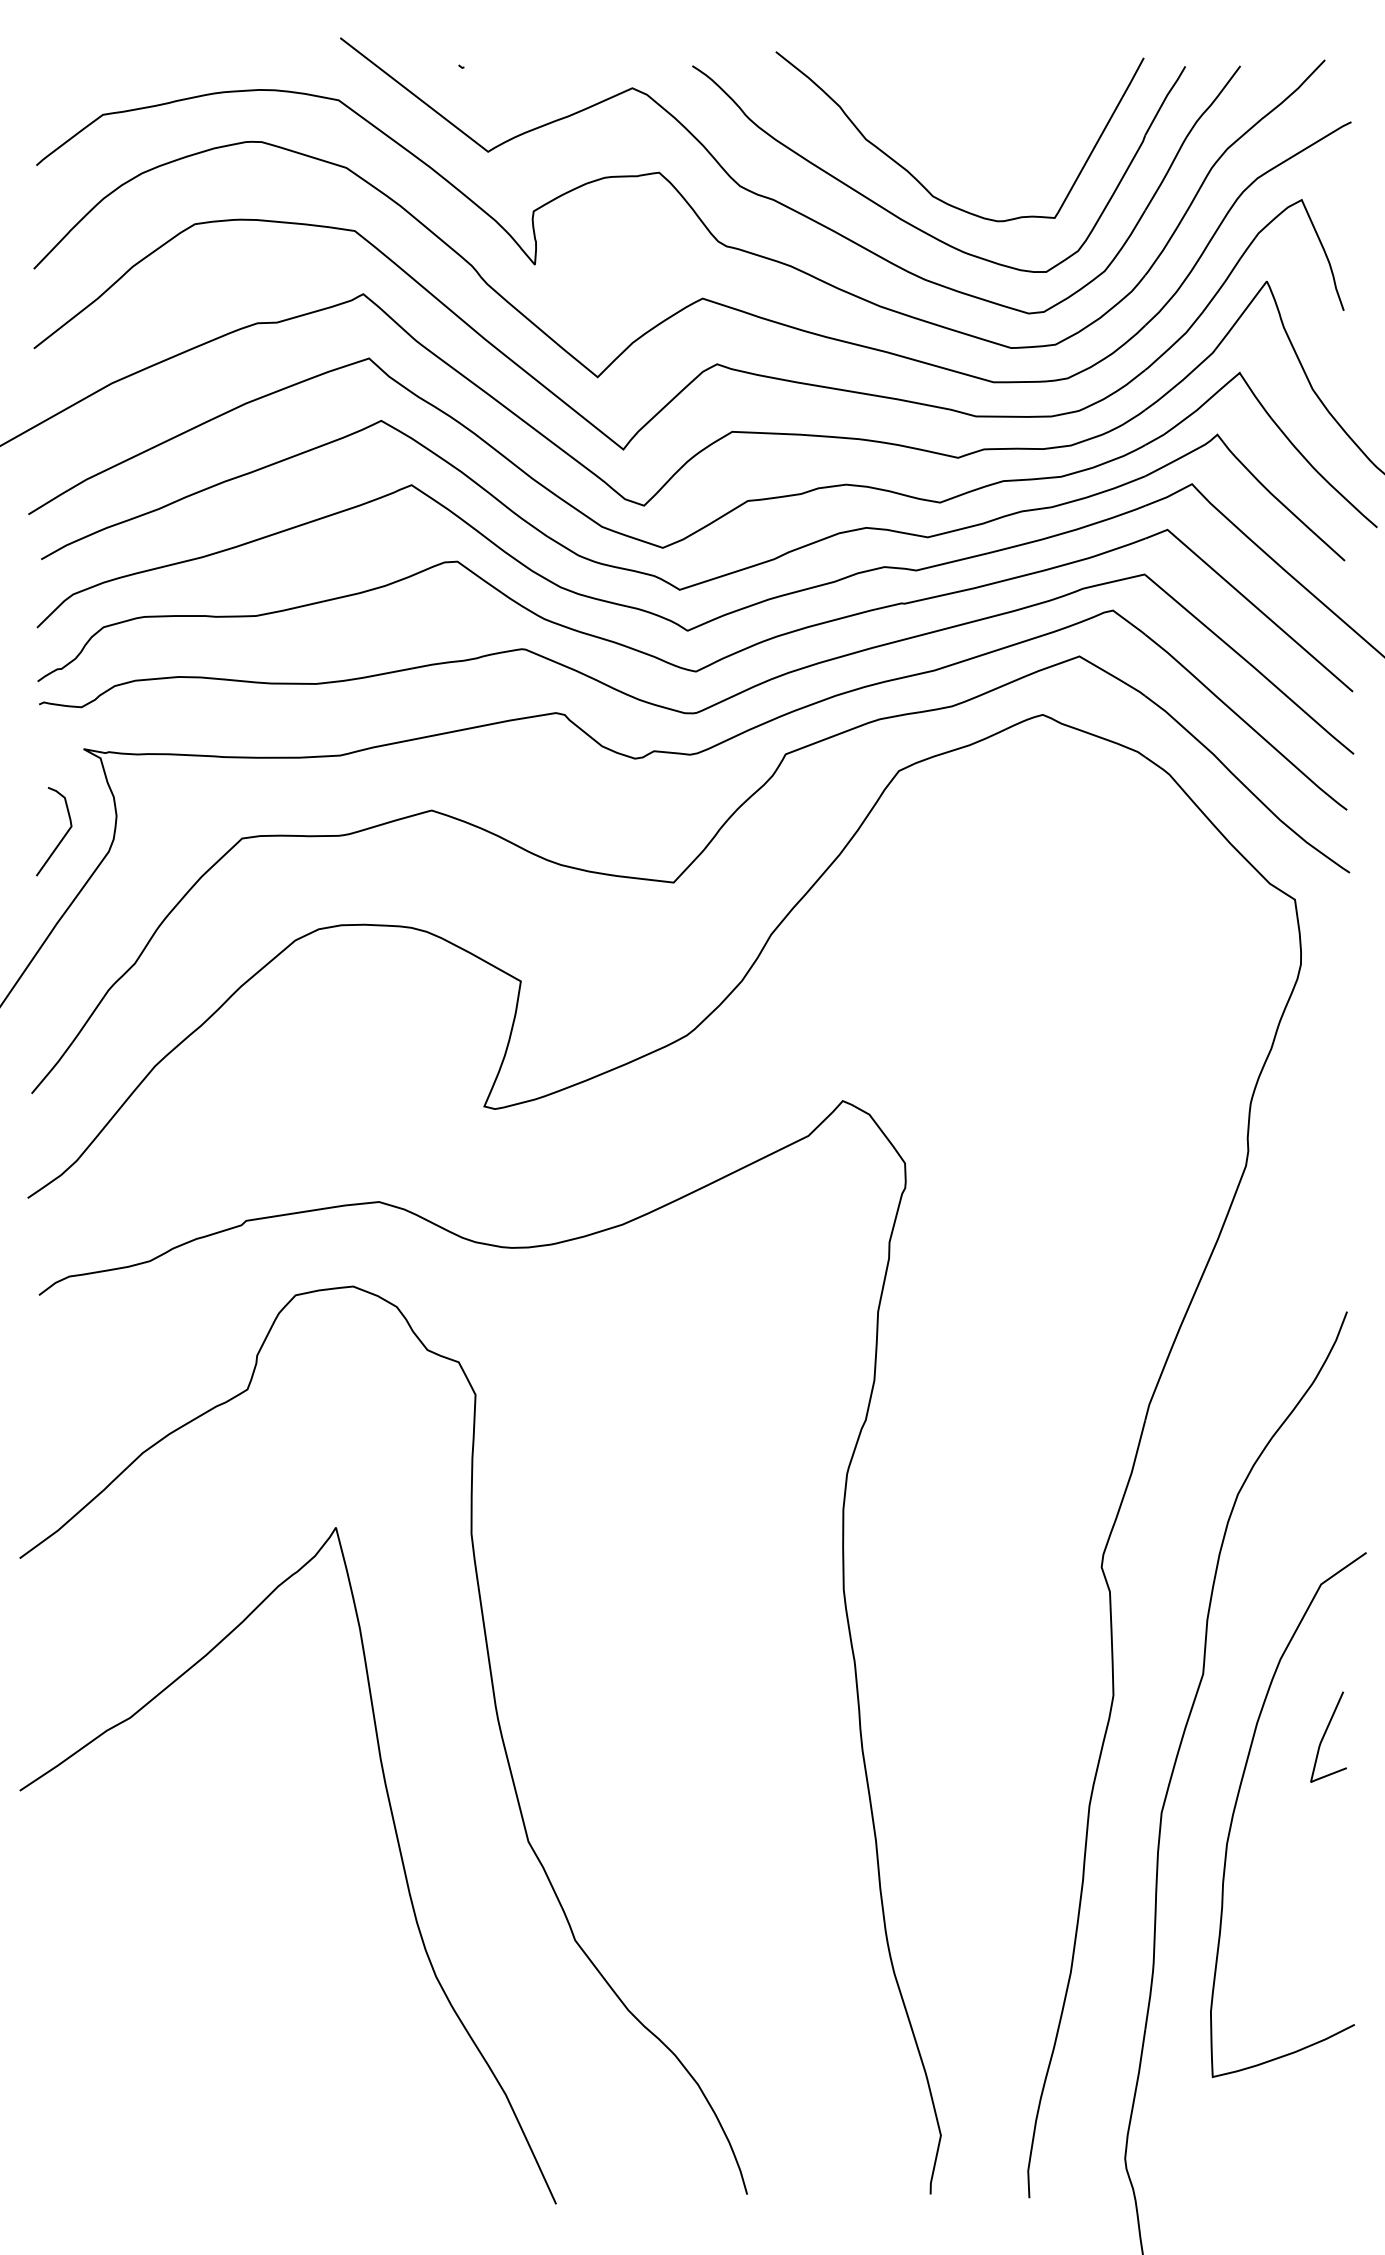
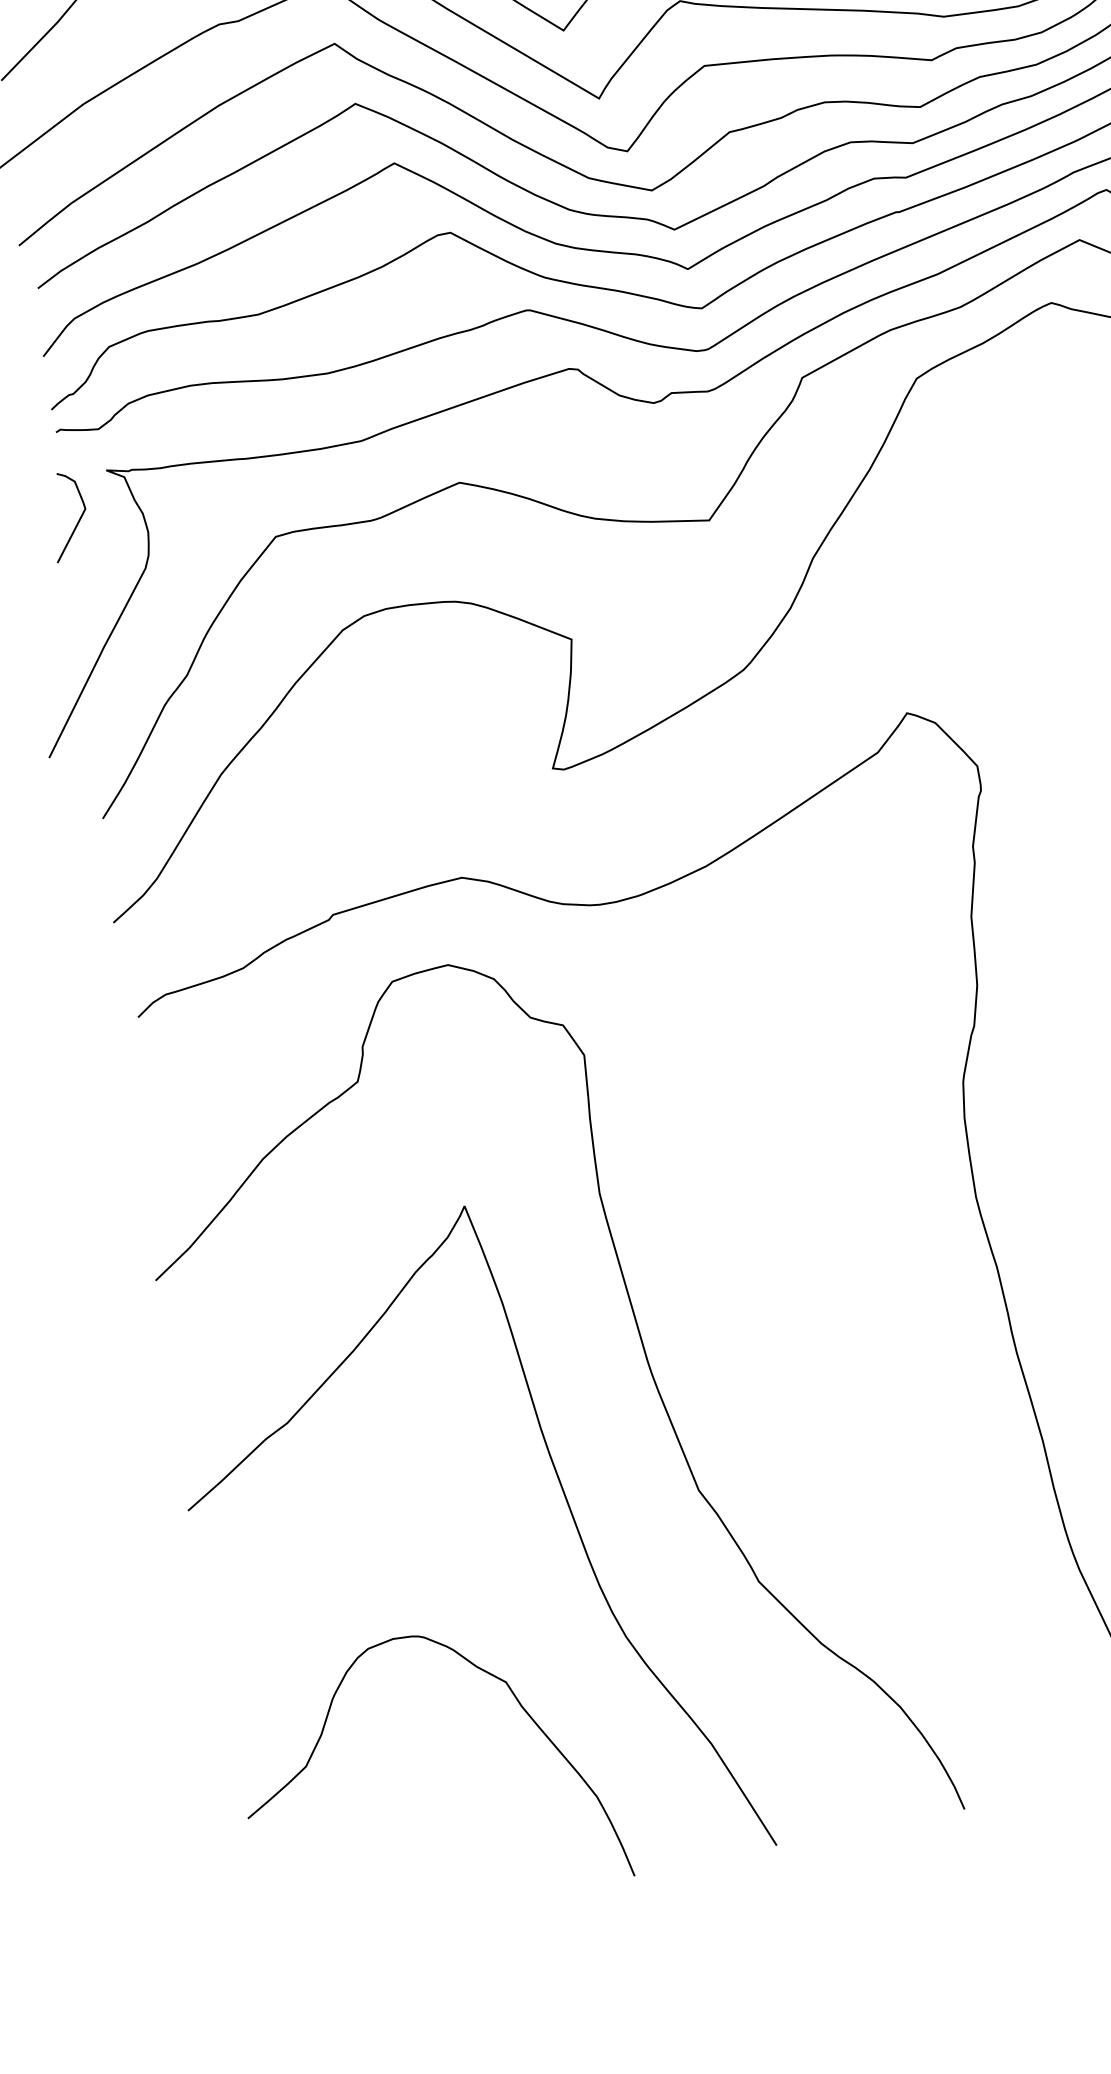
curve: (61, 838) -> (77, 522), moved
curve: (321, 2030) -> (520, 1706), added

